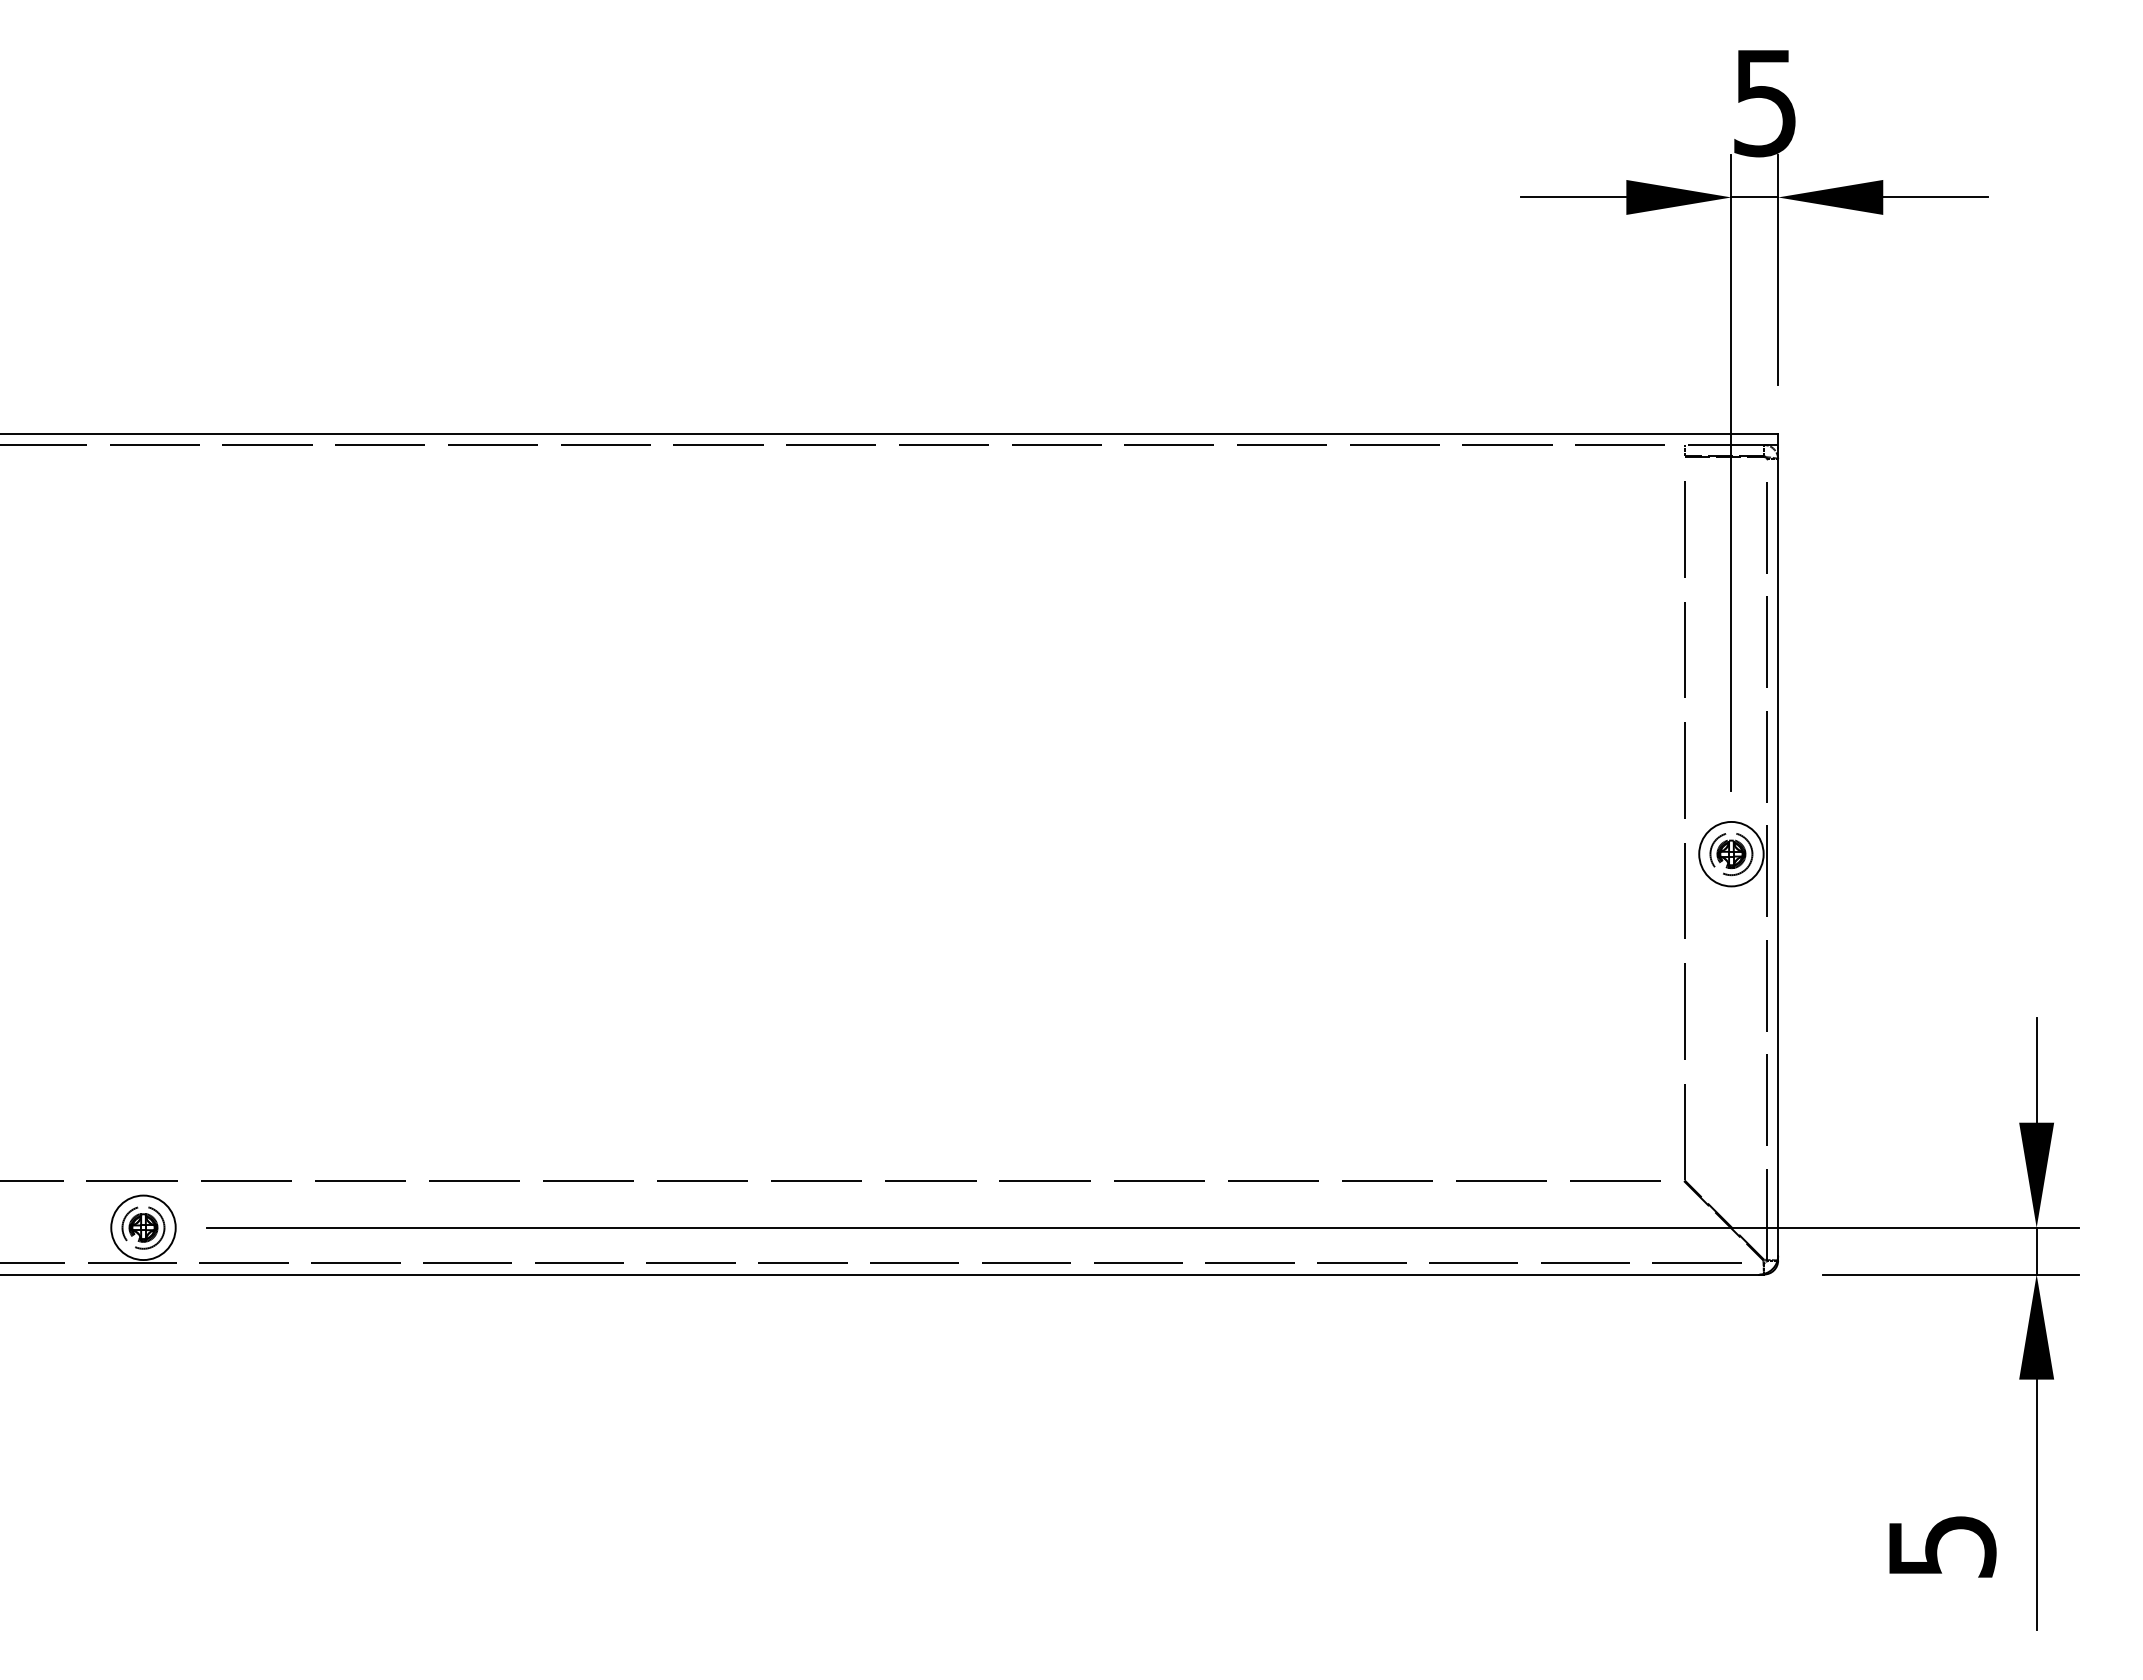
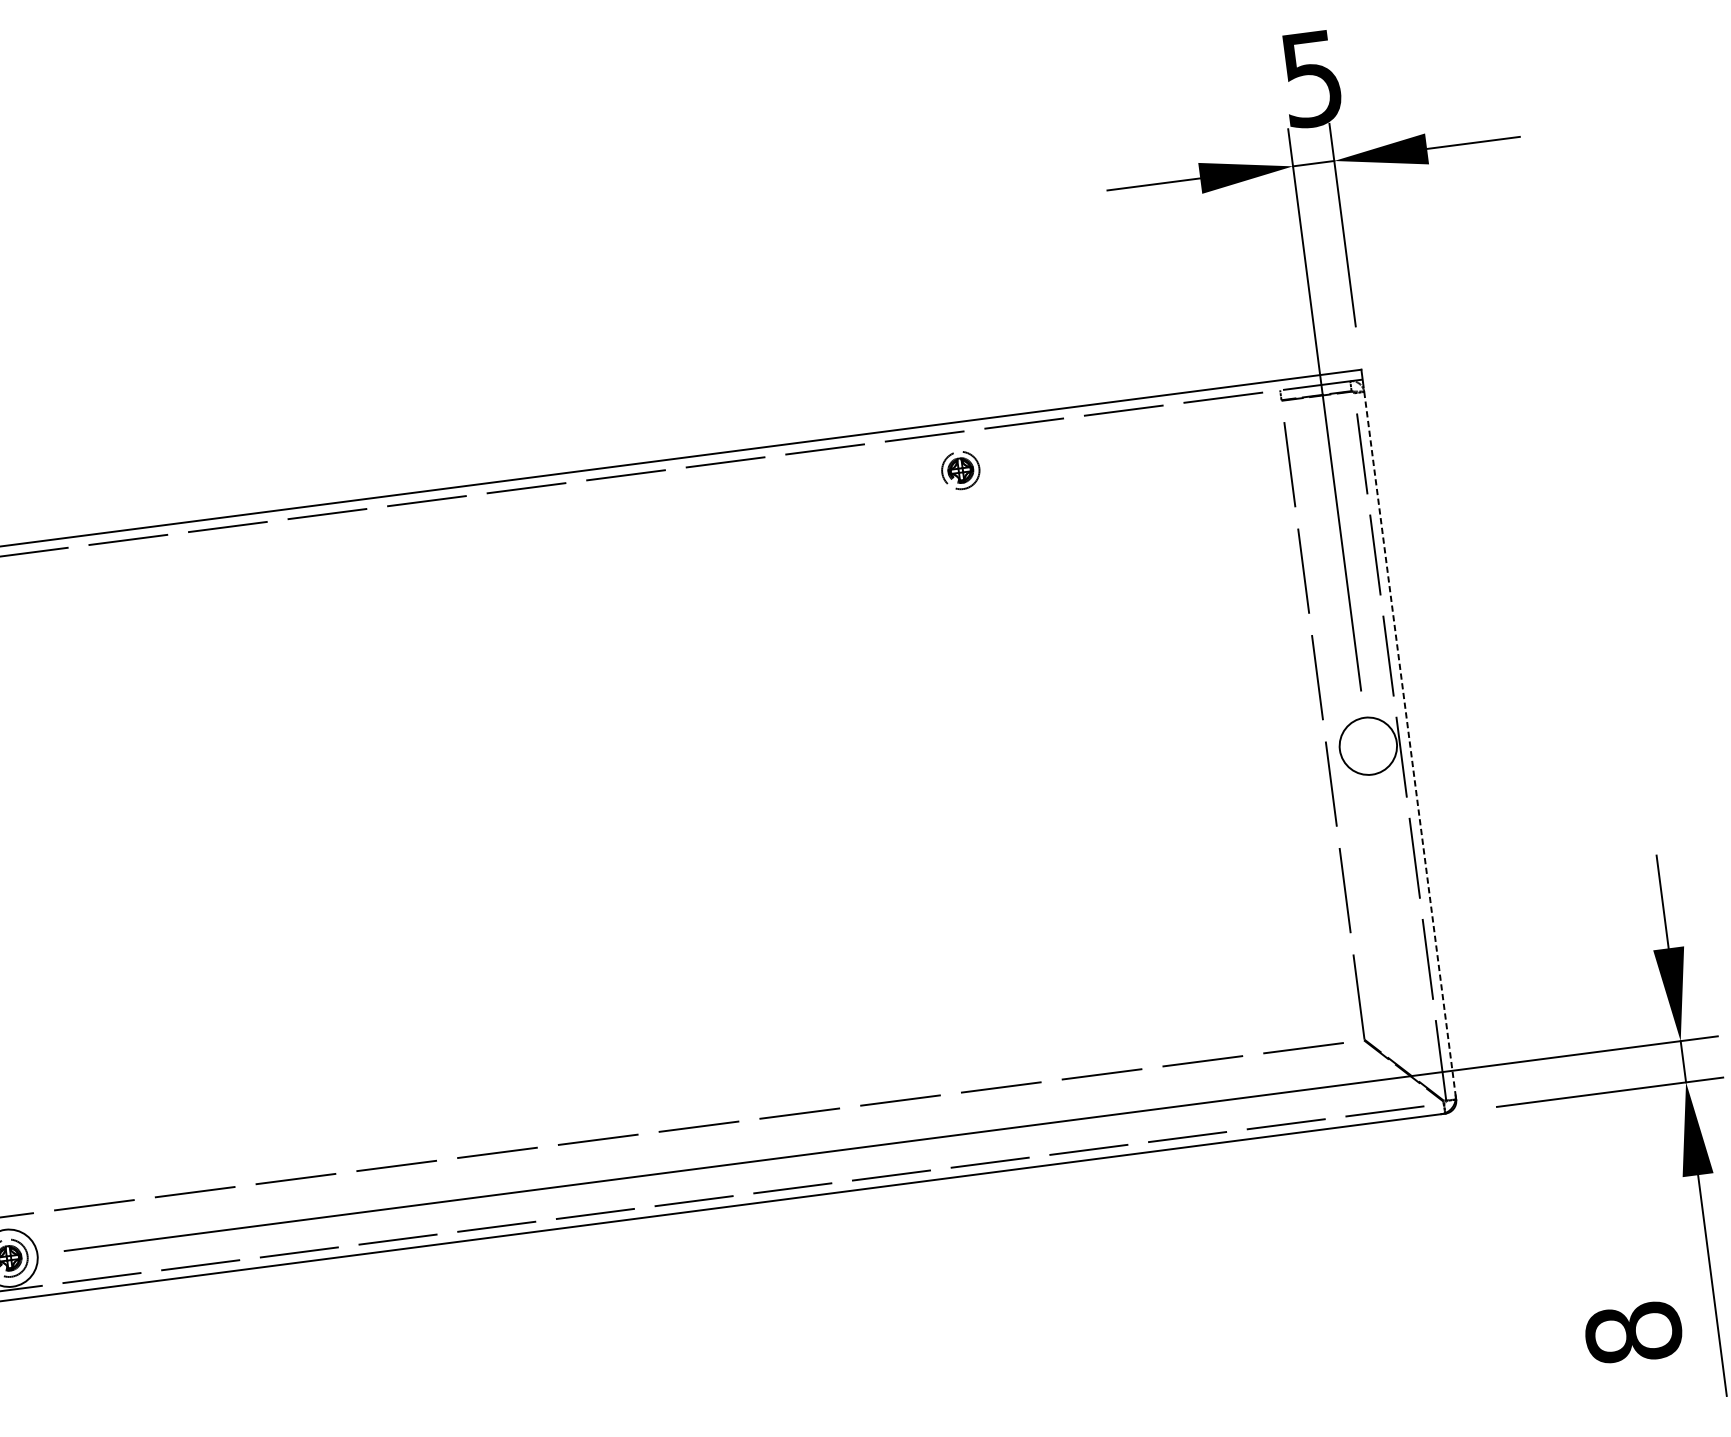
line: (1778, 851) -> (1409, 738), solid -> dashed
part: (1731, 854) -> (960, 470), moved
text: (1941, 1546) -> (1633, 1333), 5 -> 8

